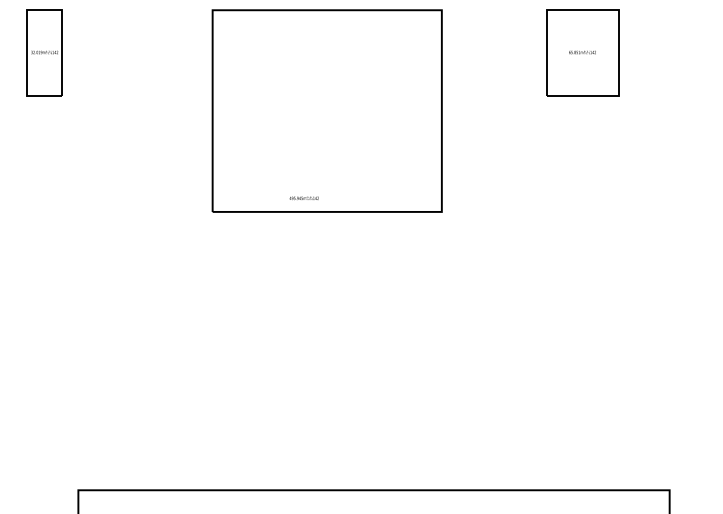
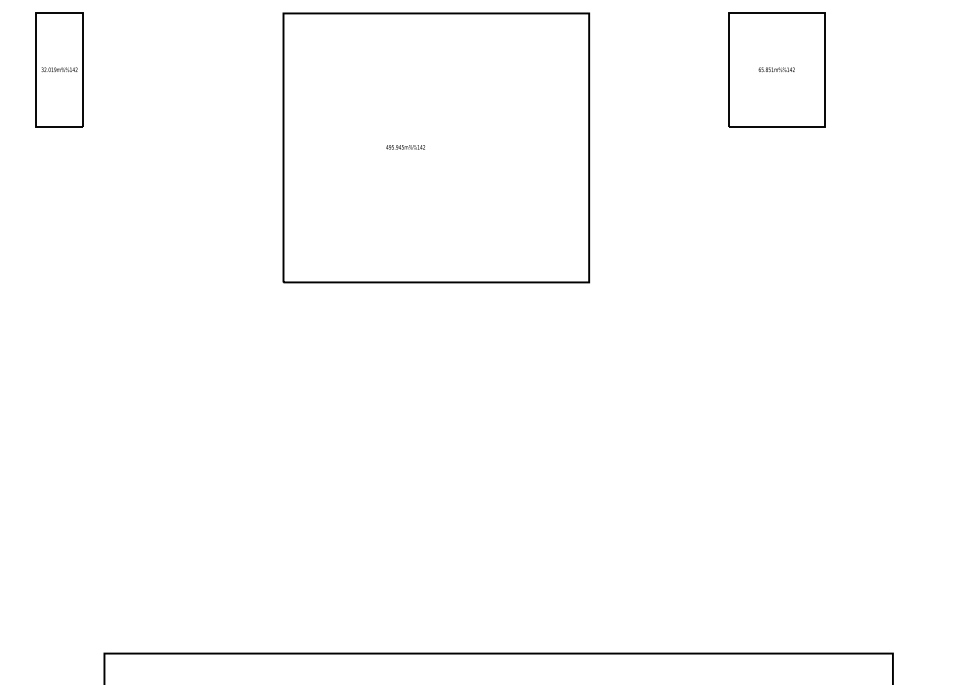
text: (304, 198) -> (405, 147), moved

